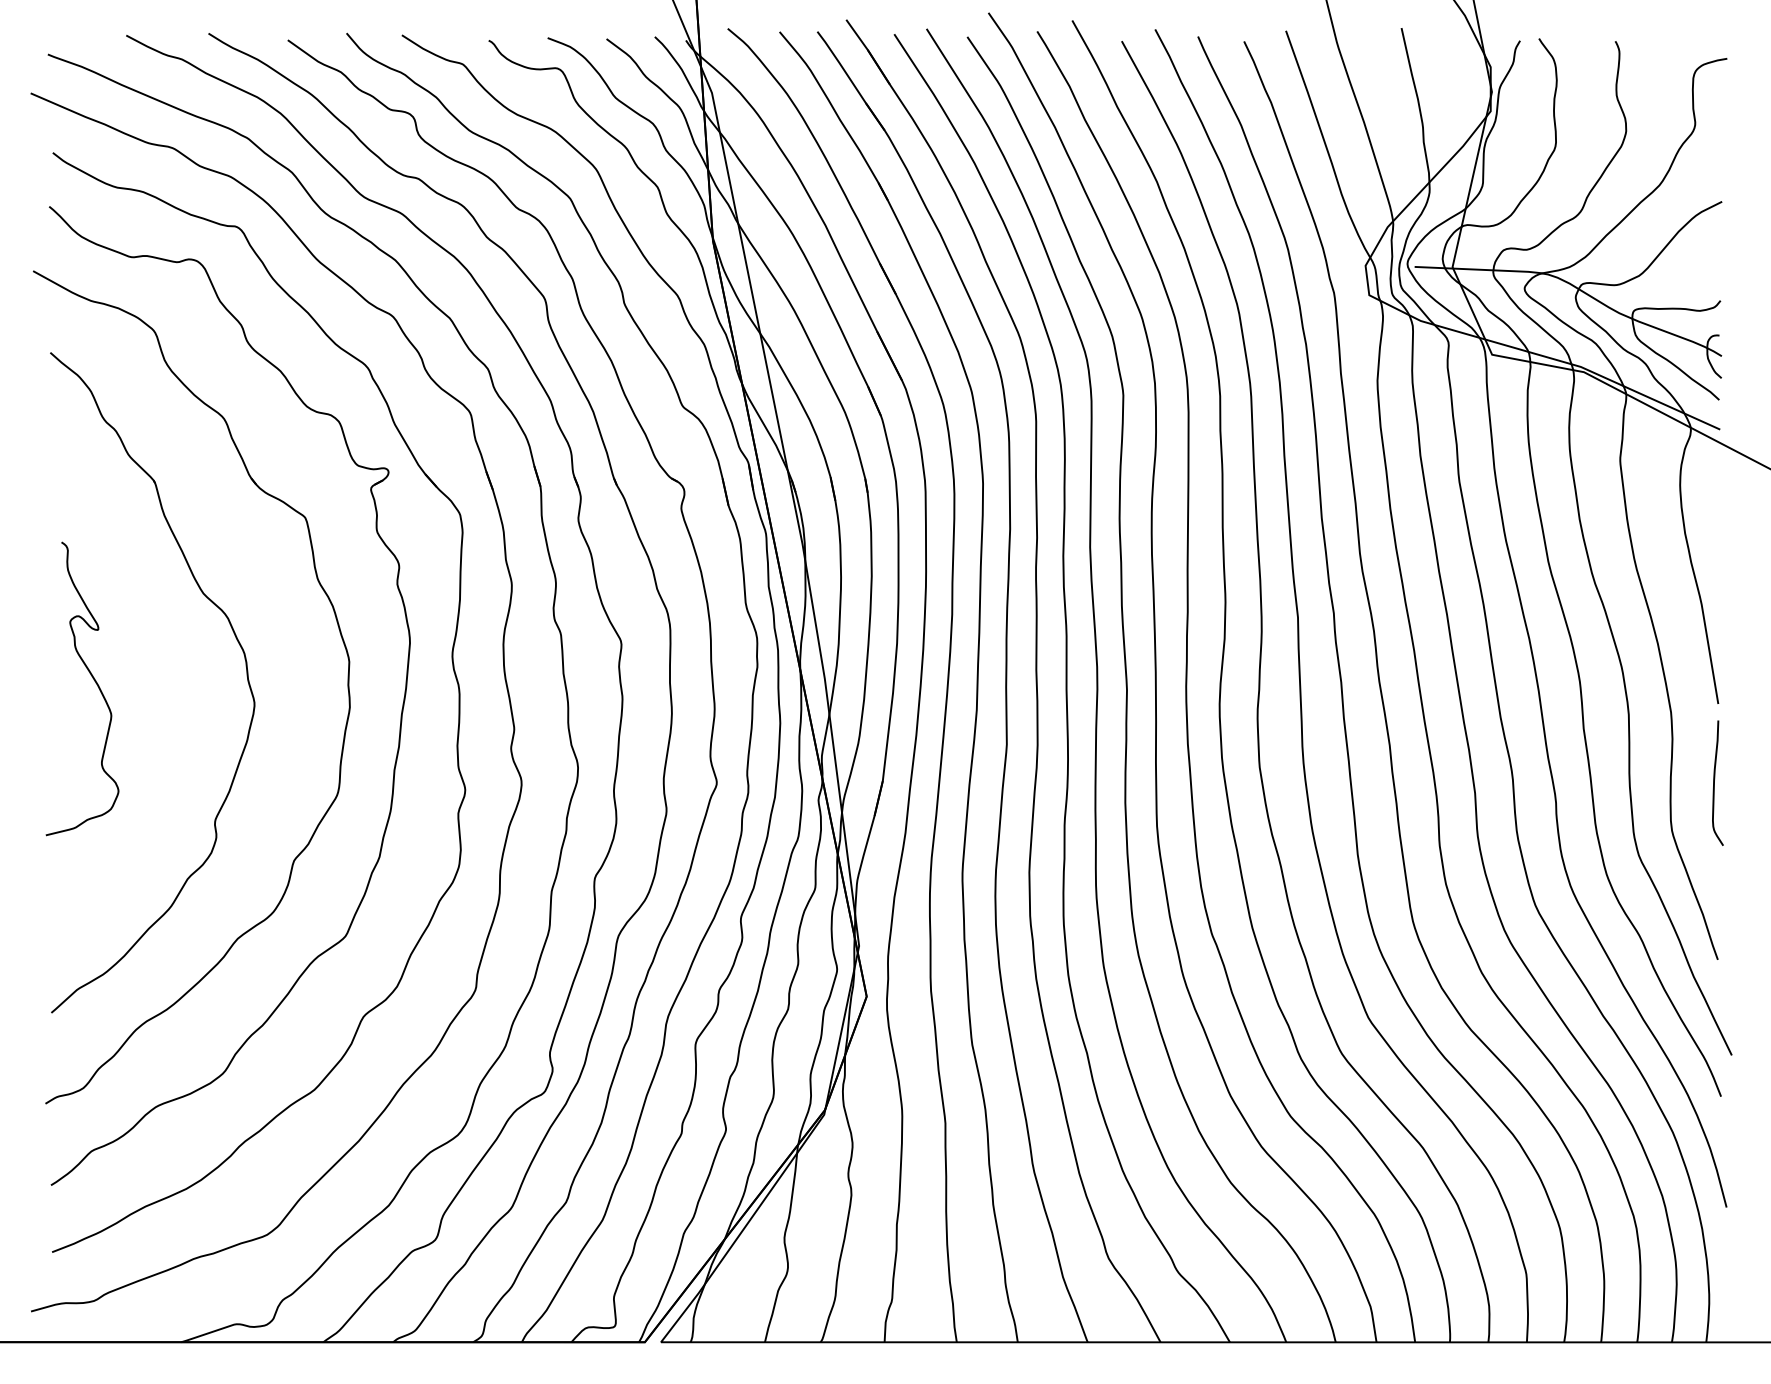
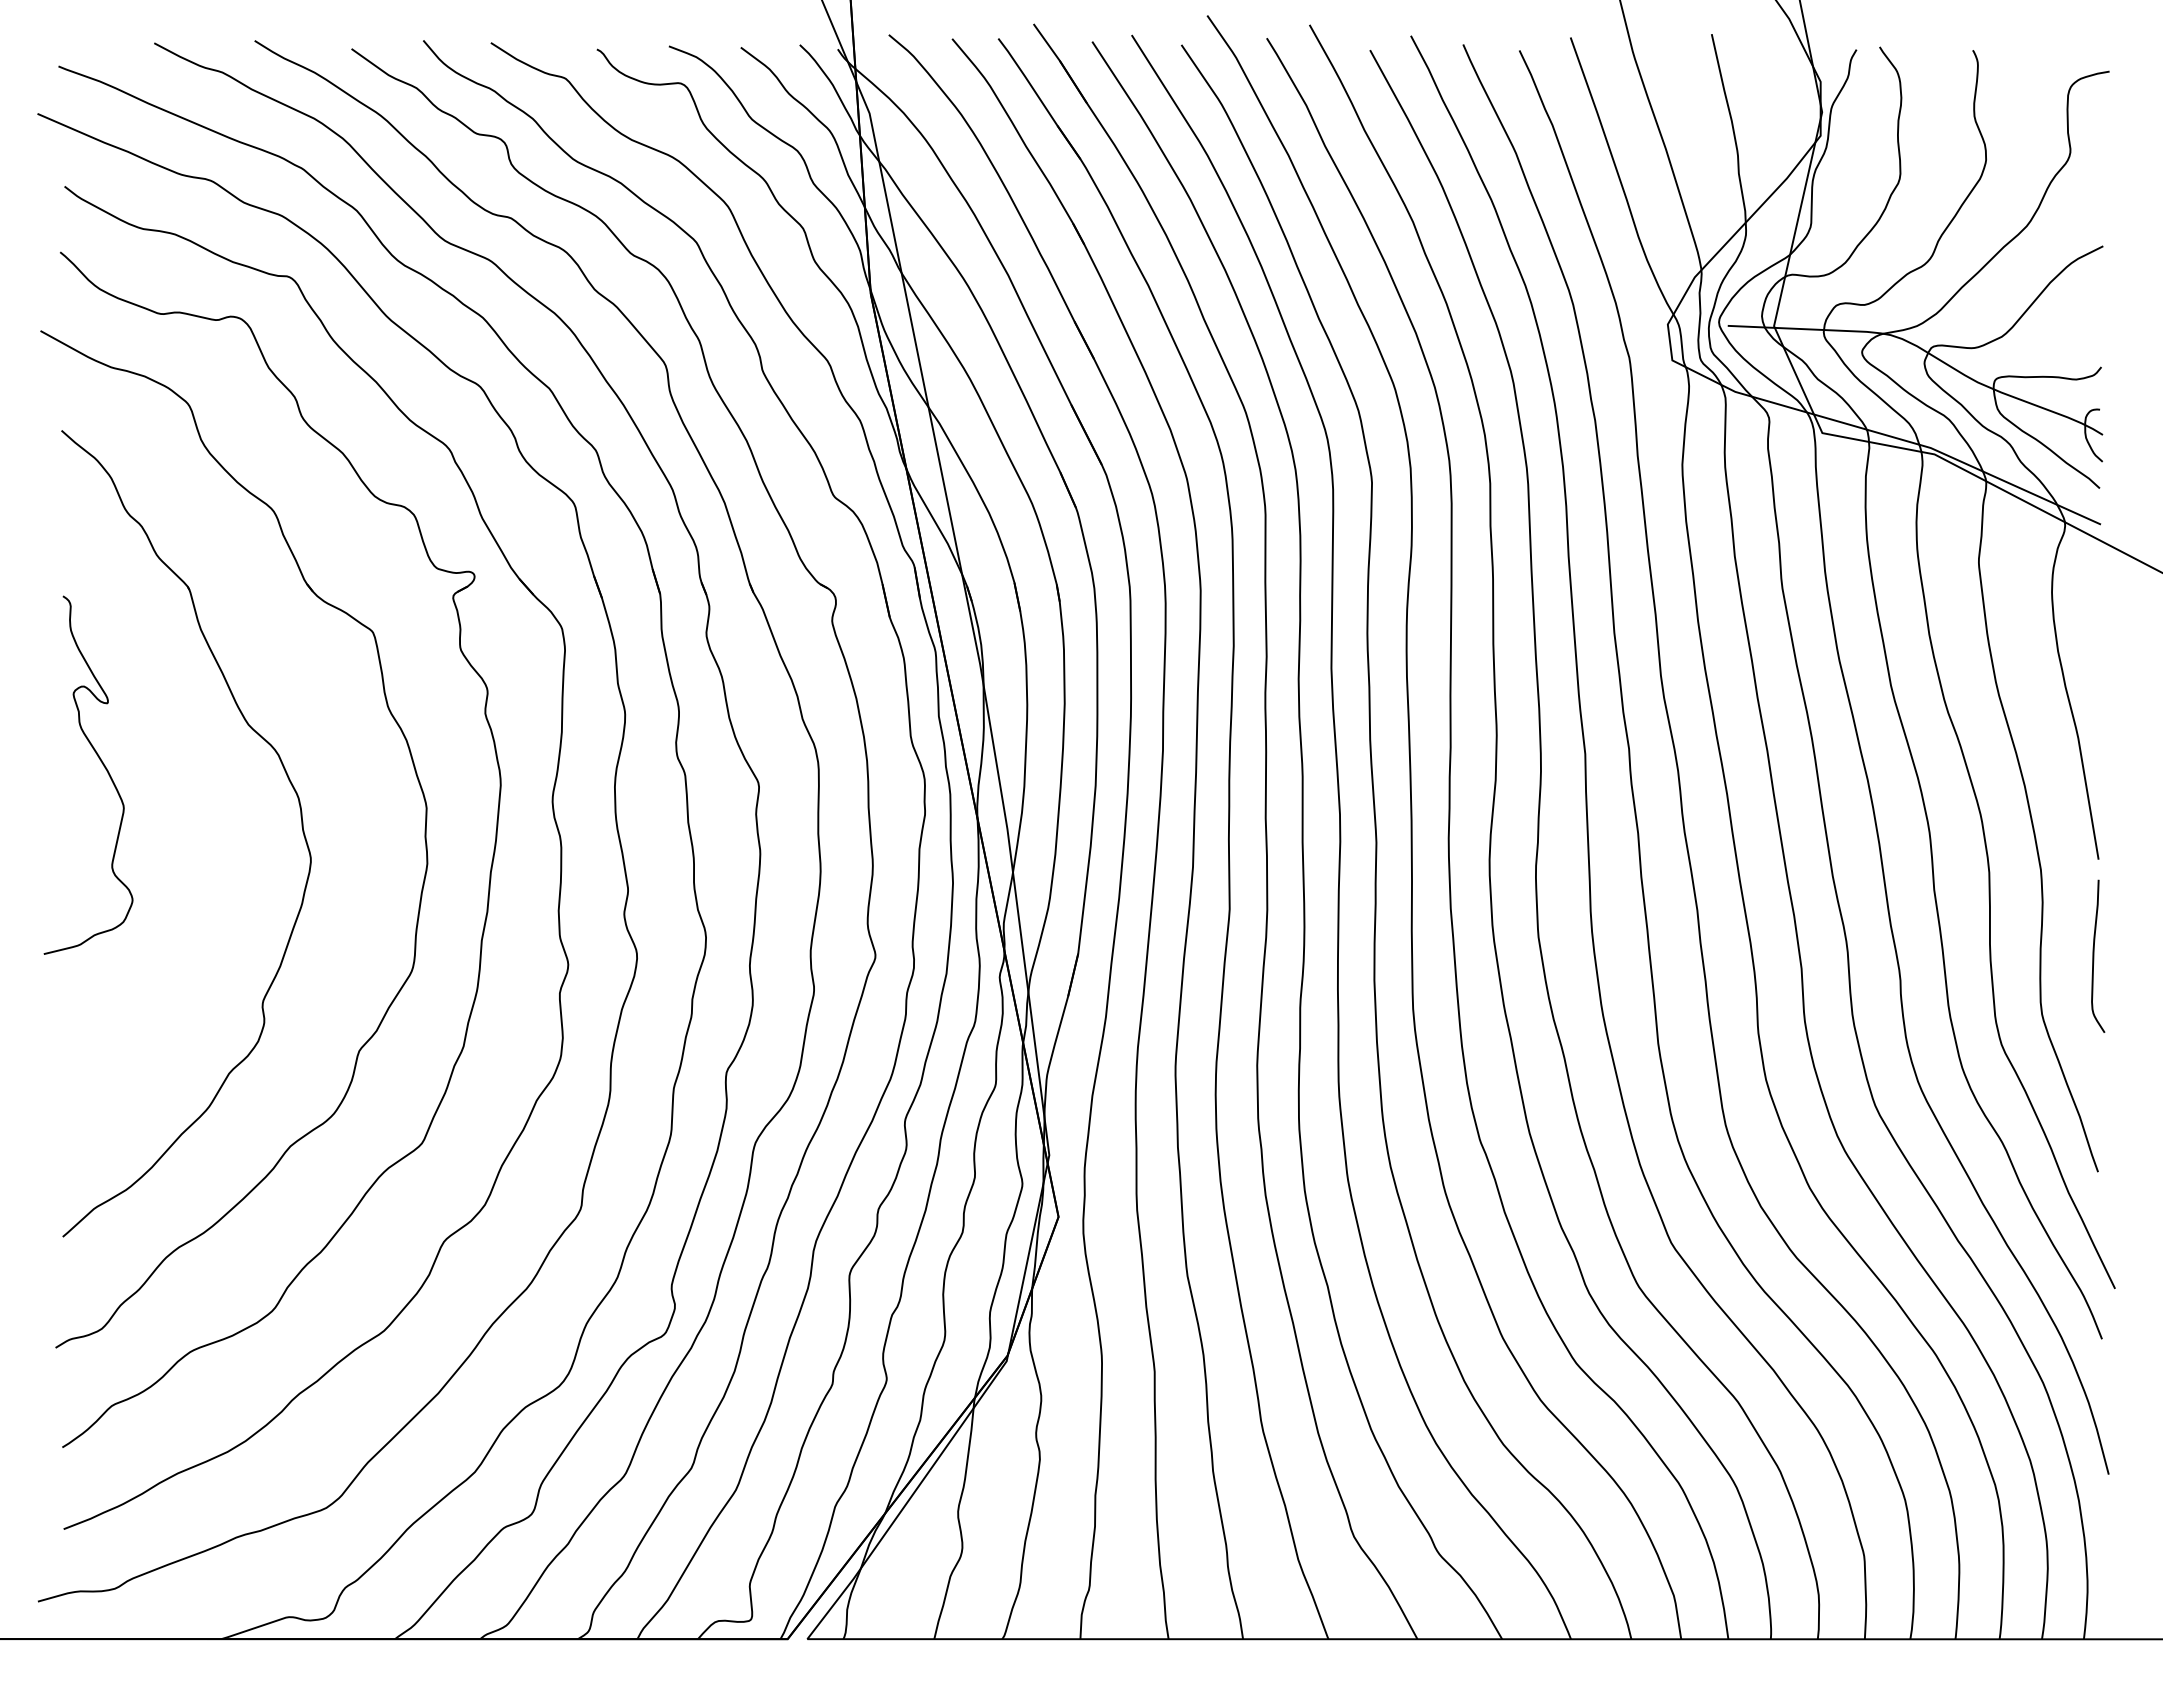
curve: (94, 681) -> (103, 766), moved

